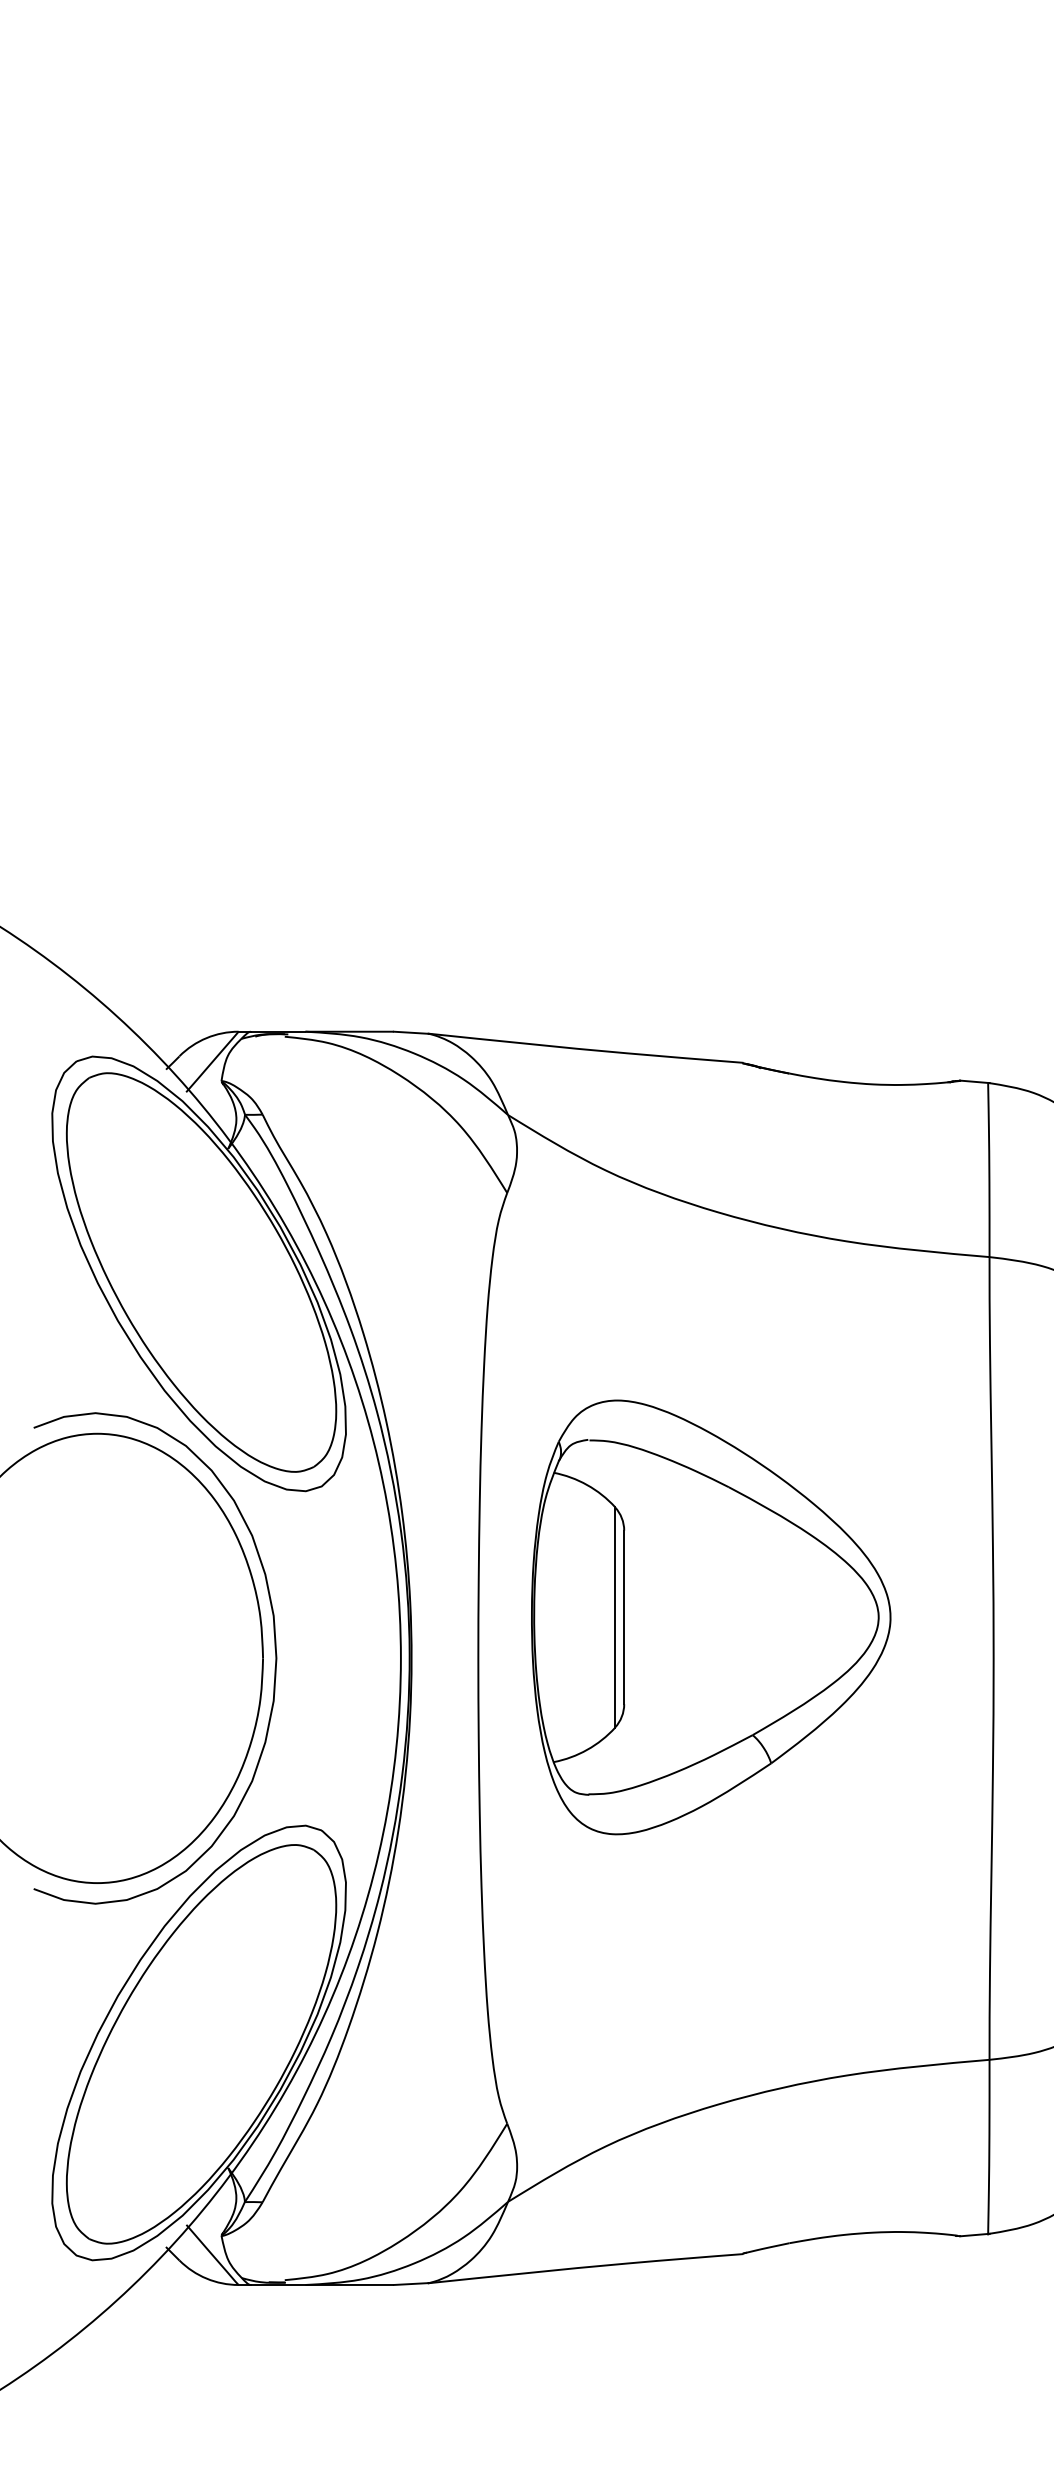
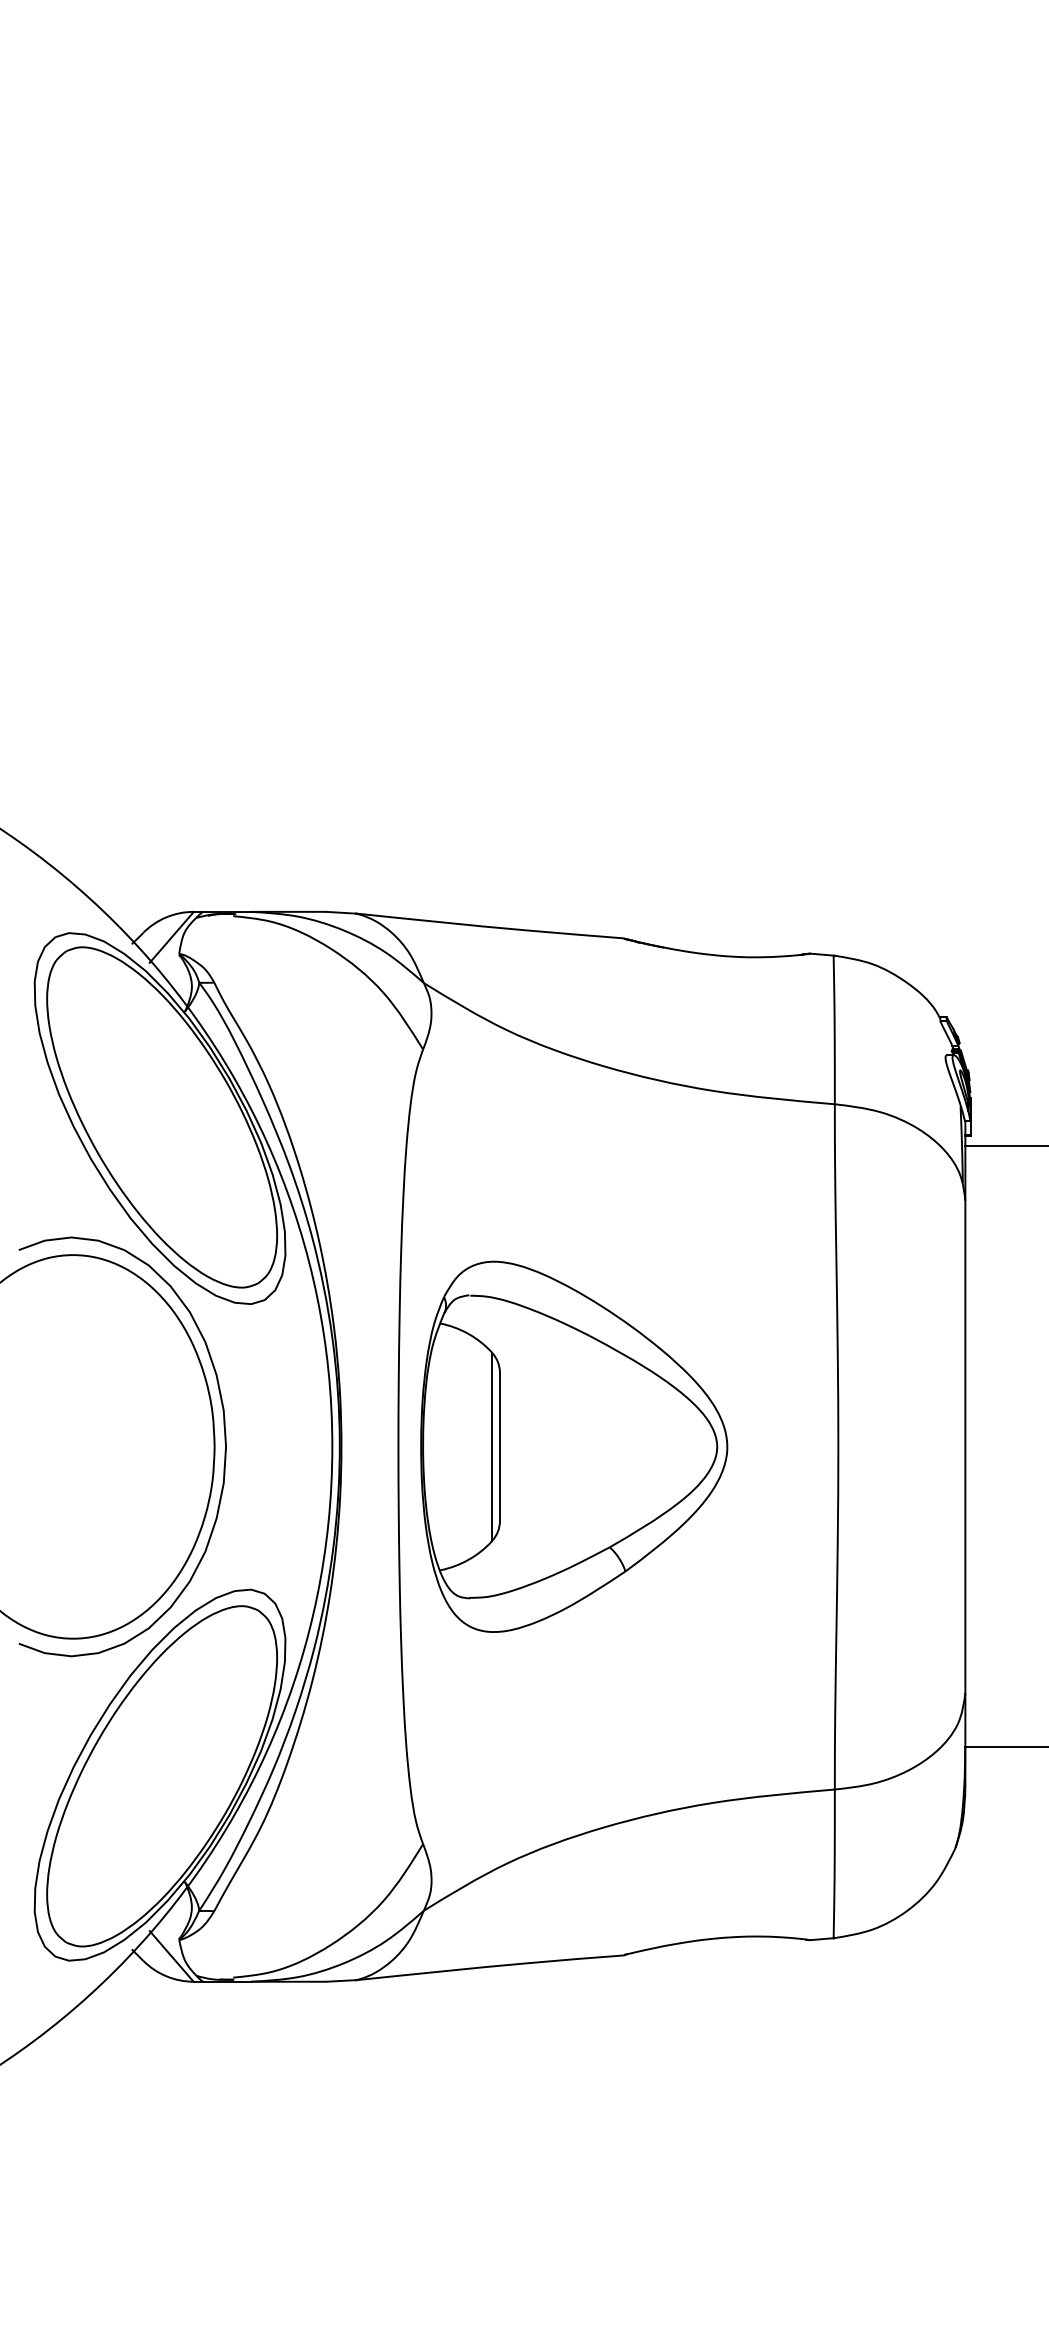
part: (711, 1616) -> (574, 1446), moved

